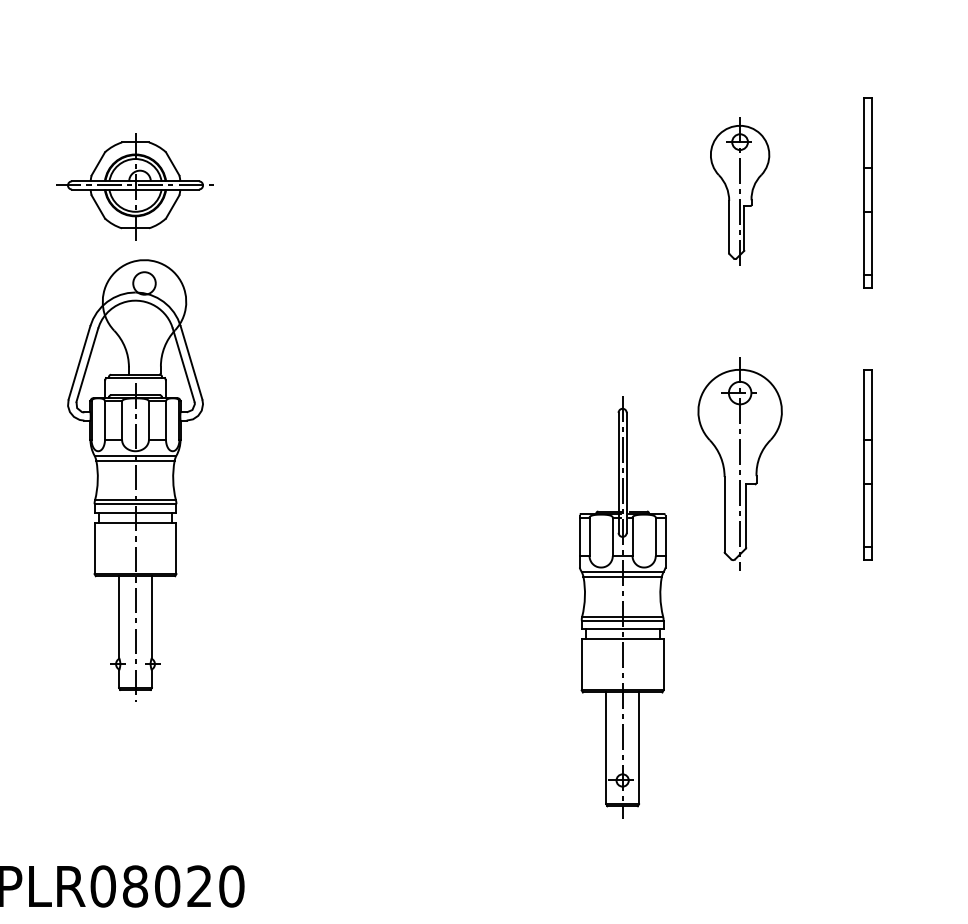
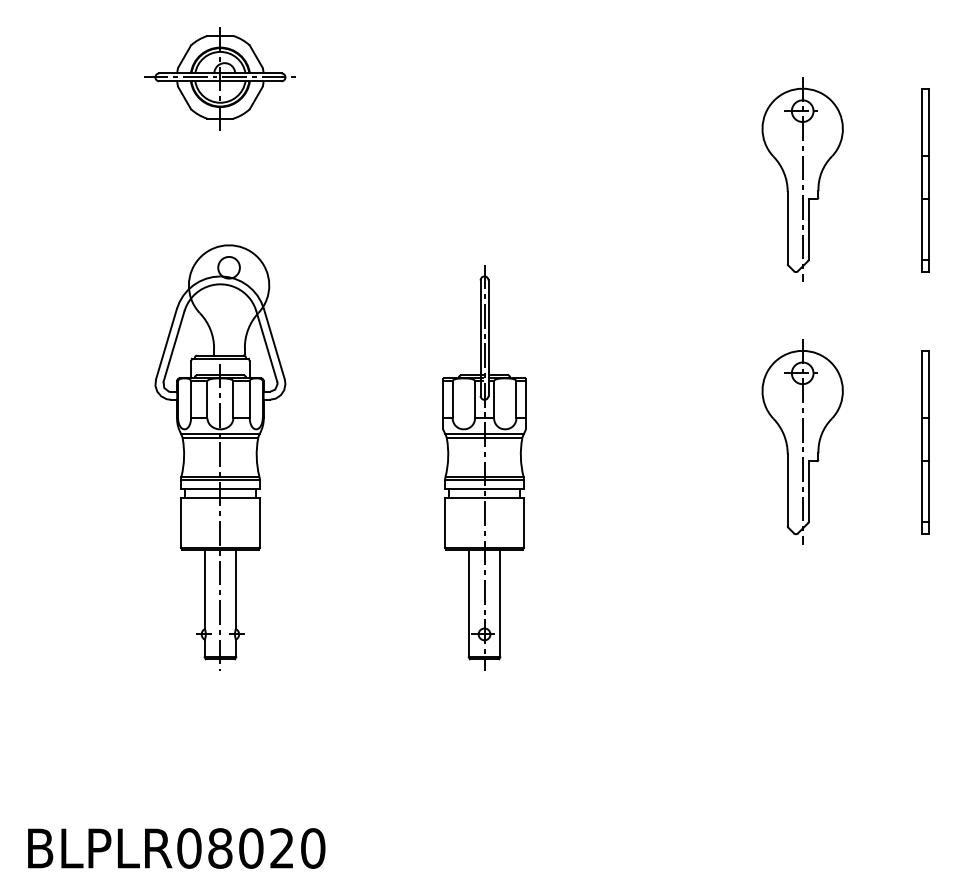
part: (134, 186) -> (219, 78), moved
part: (739, 191) -> (802, 179), size x1.43
part: (622, 607) -> (484, 467), moved

